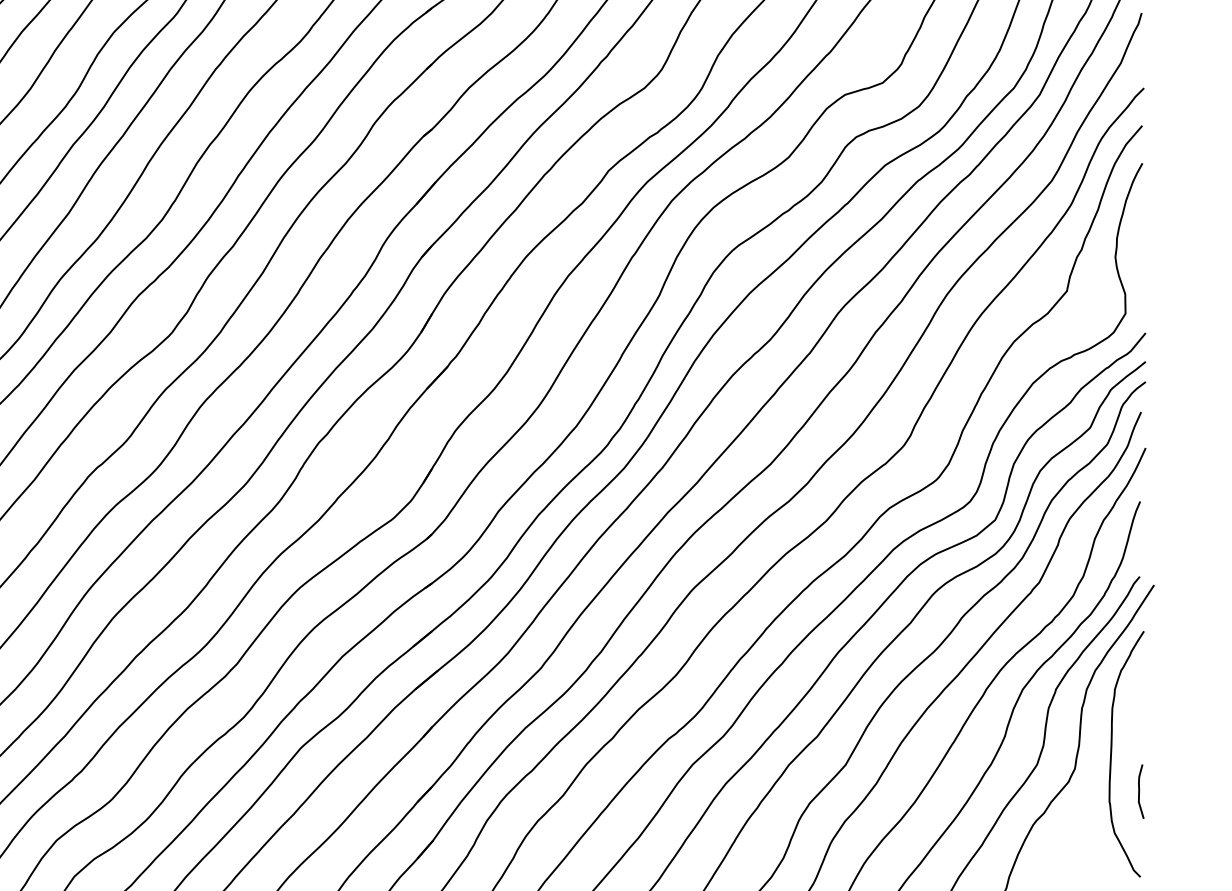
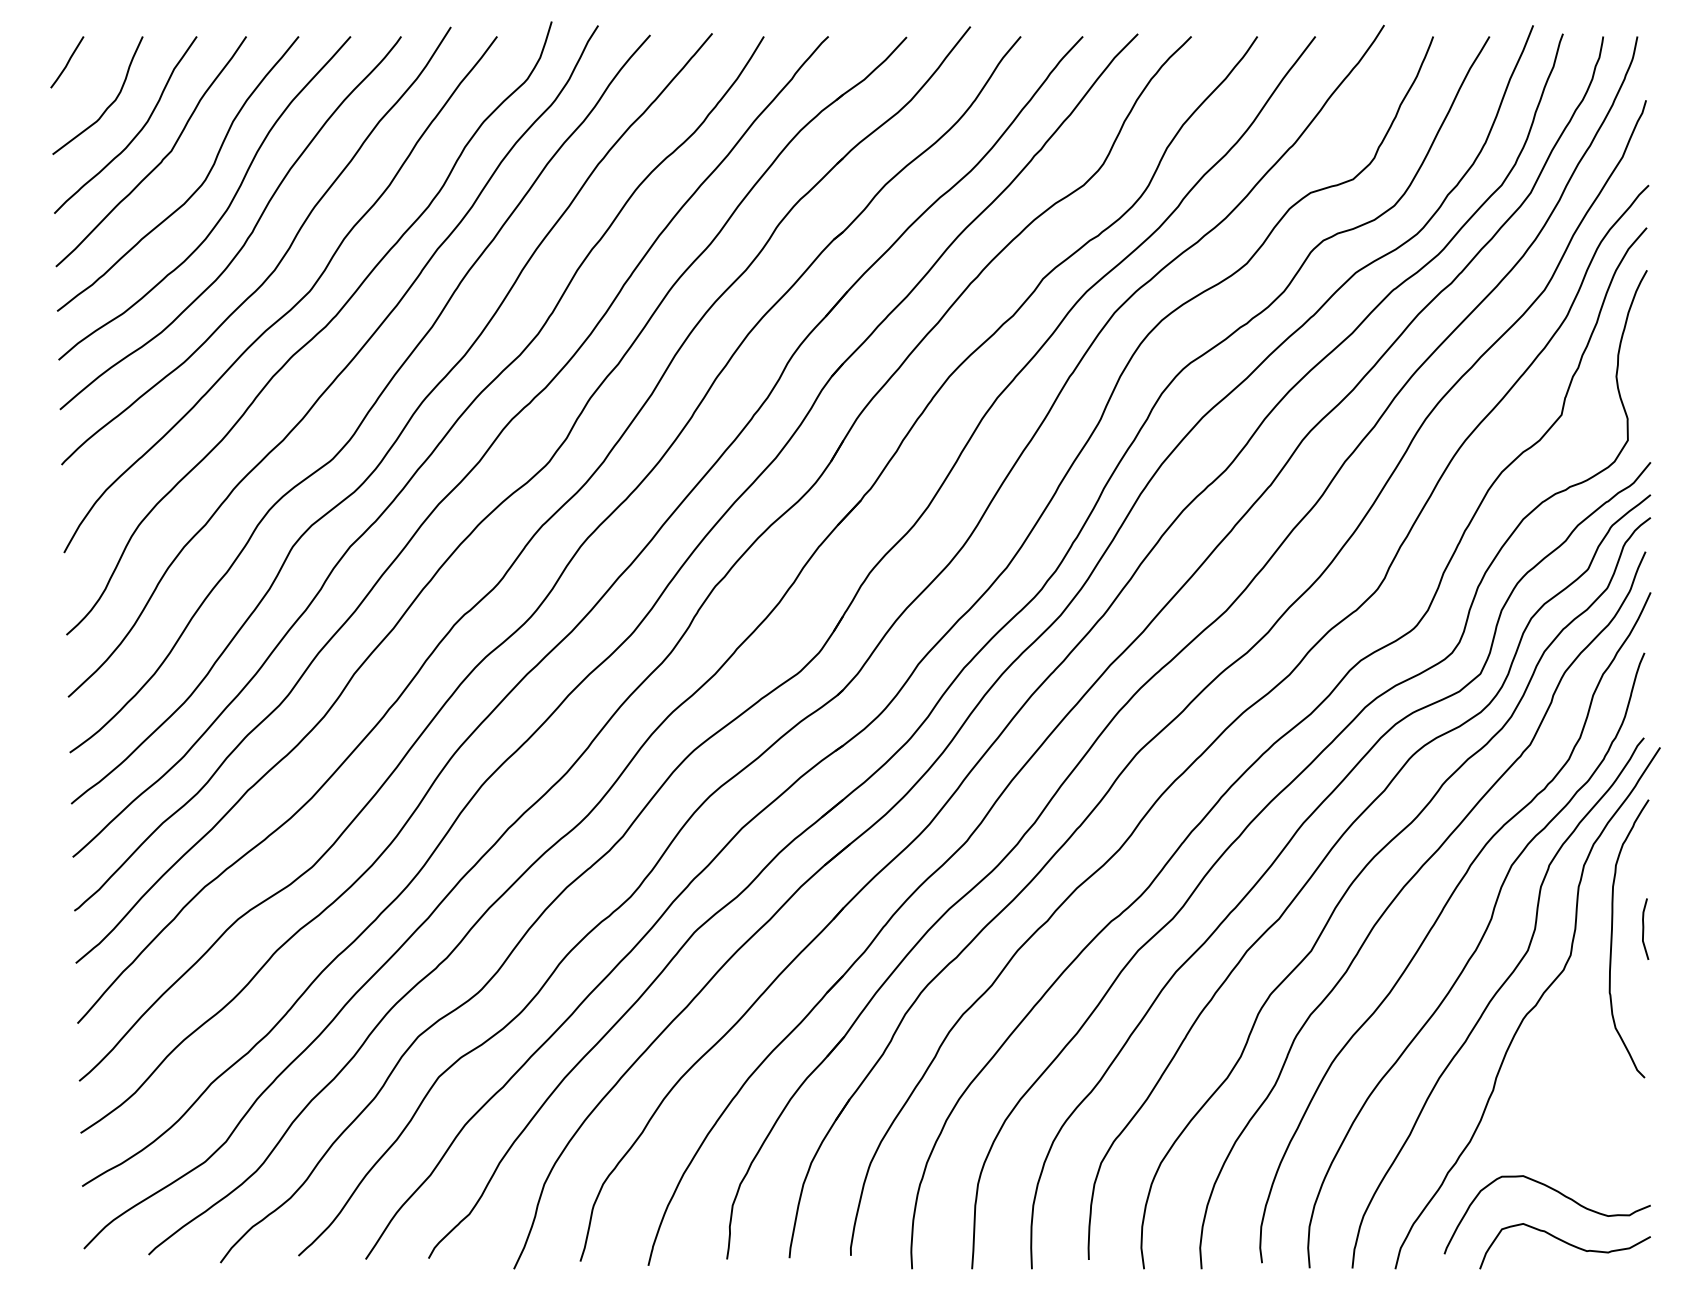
curve: (1140, 791) -> (1644, 928), moved

